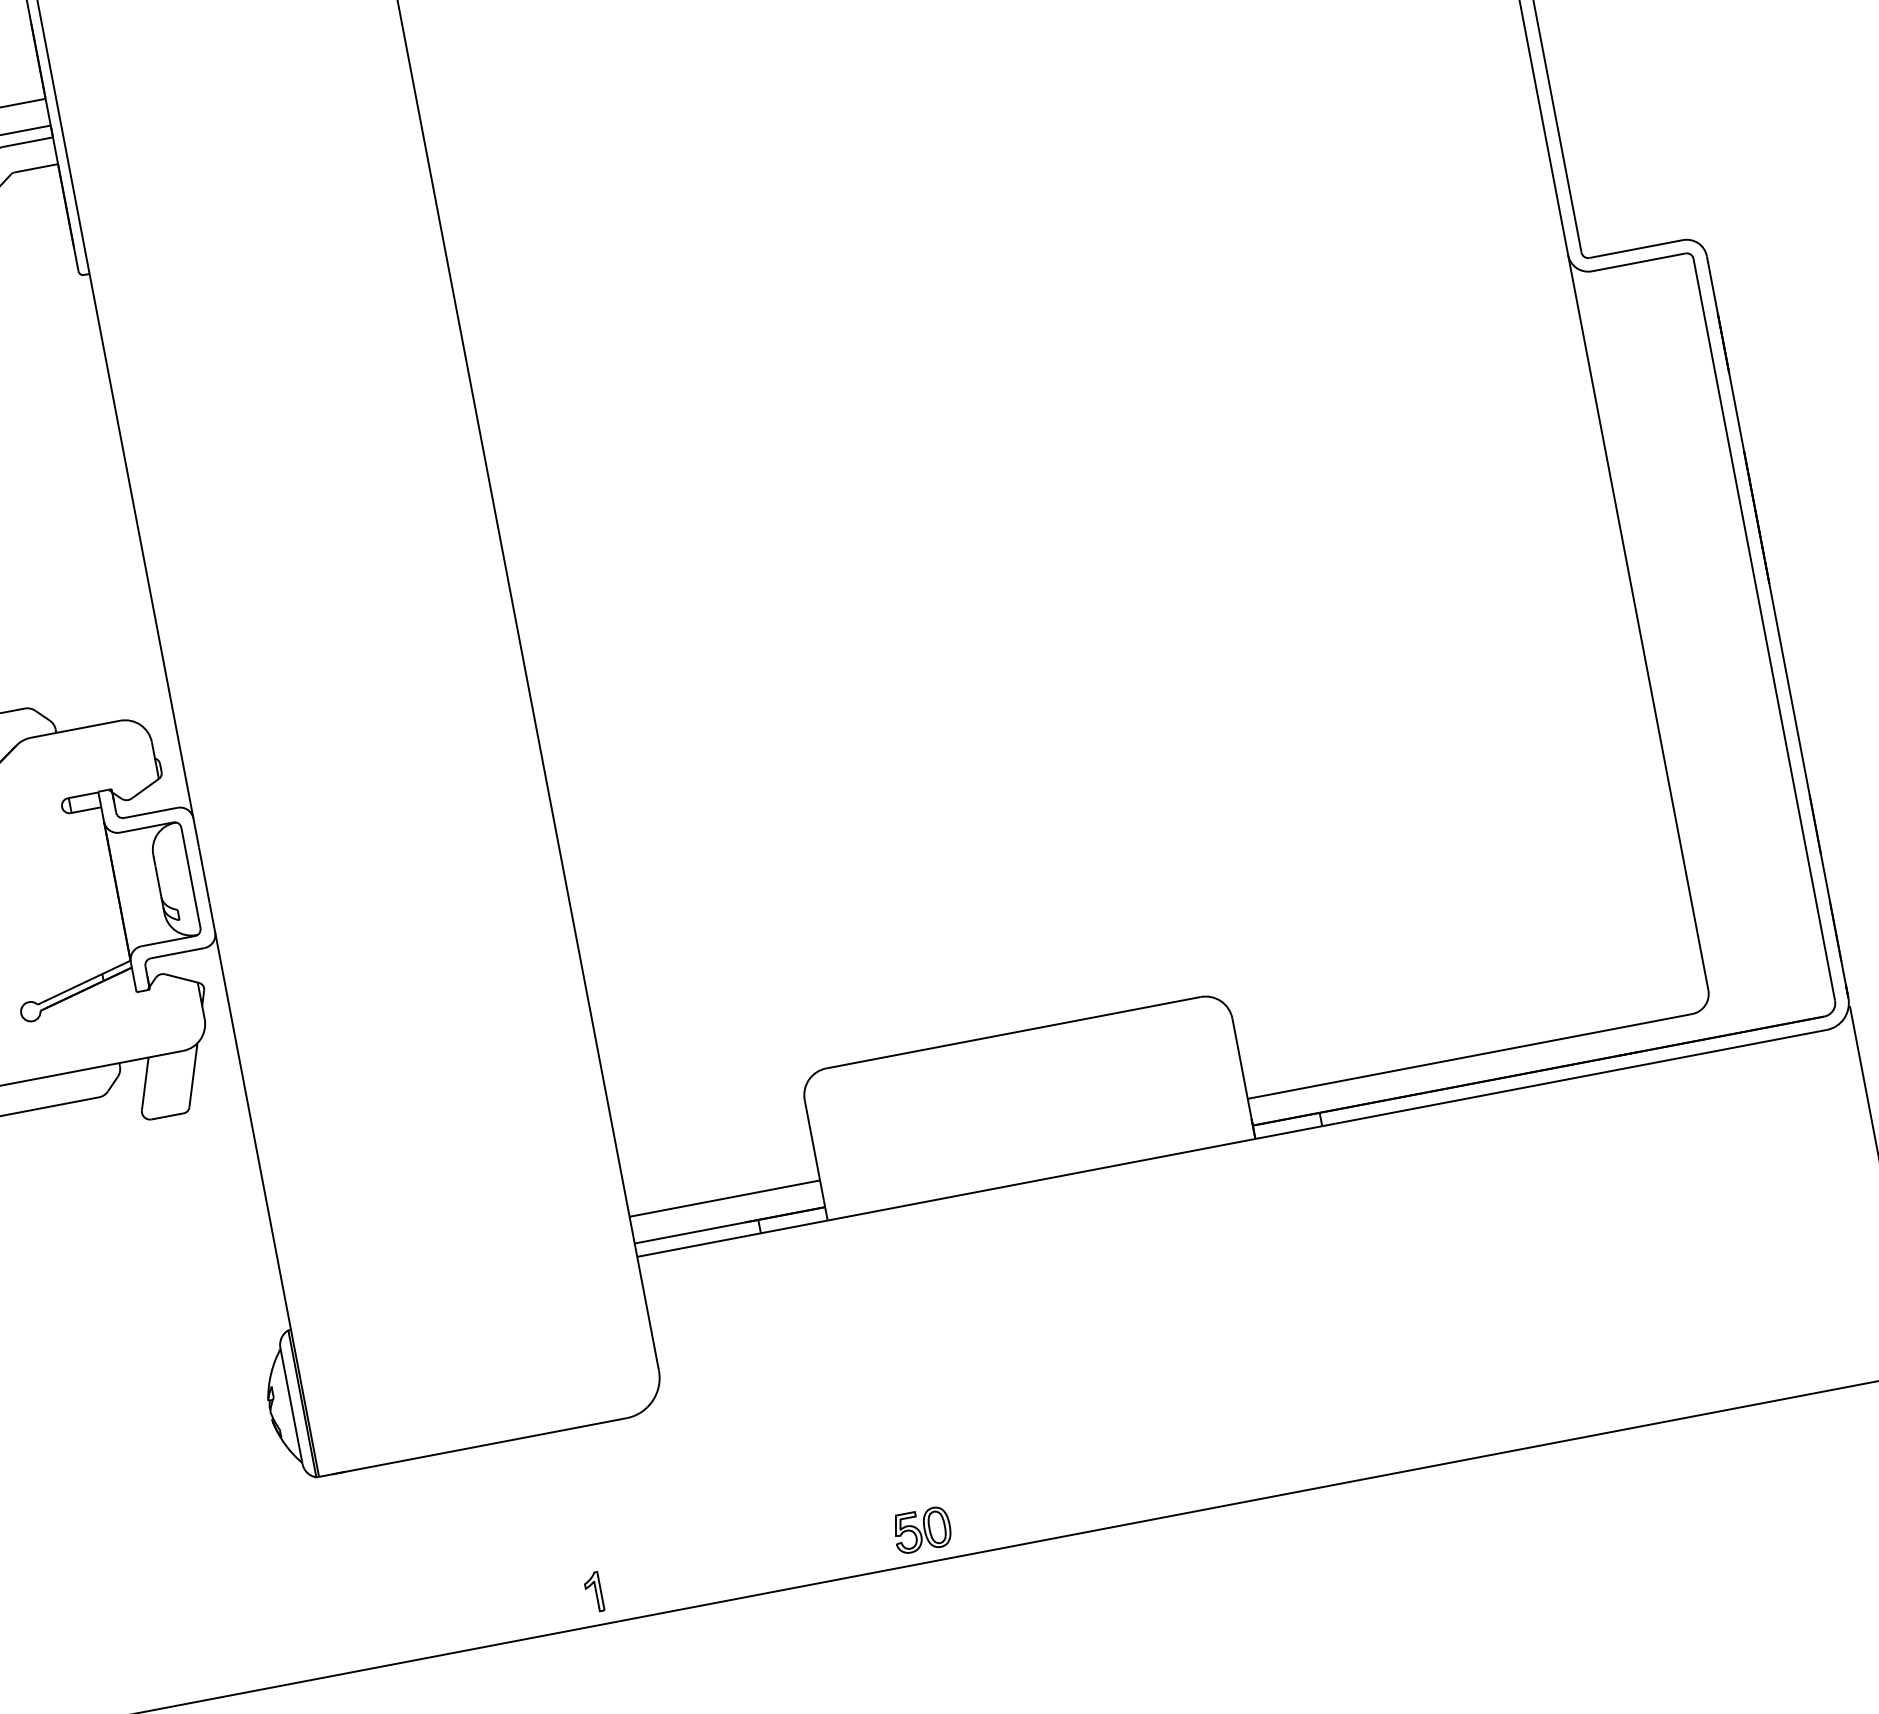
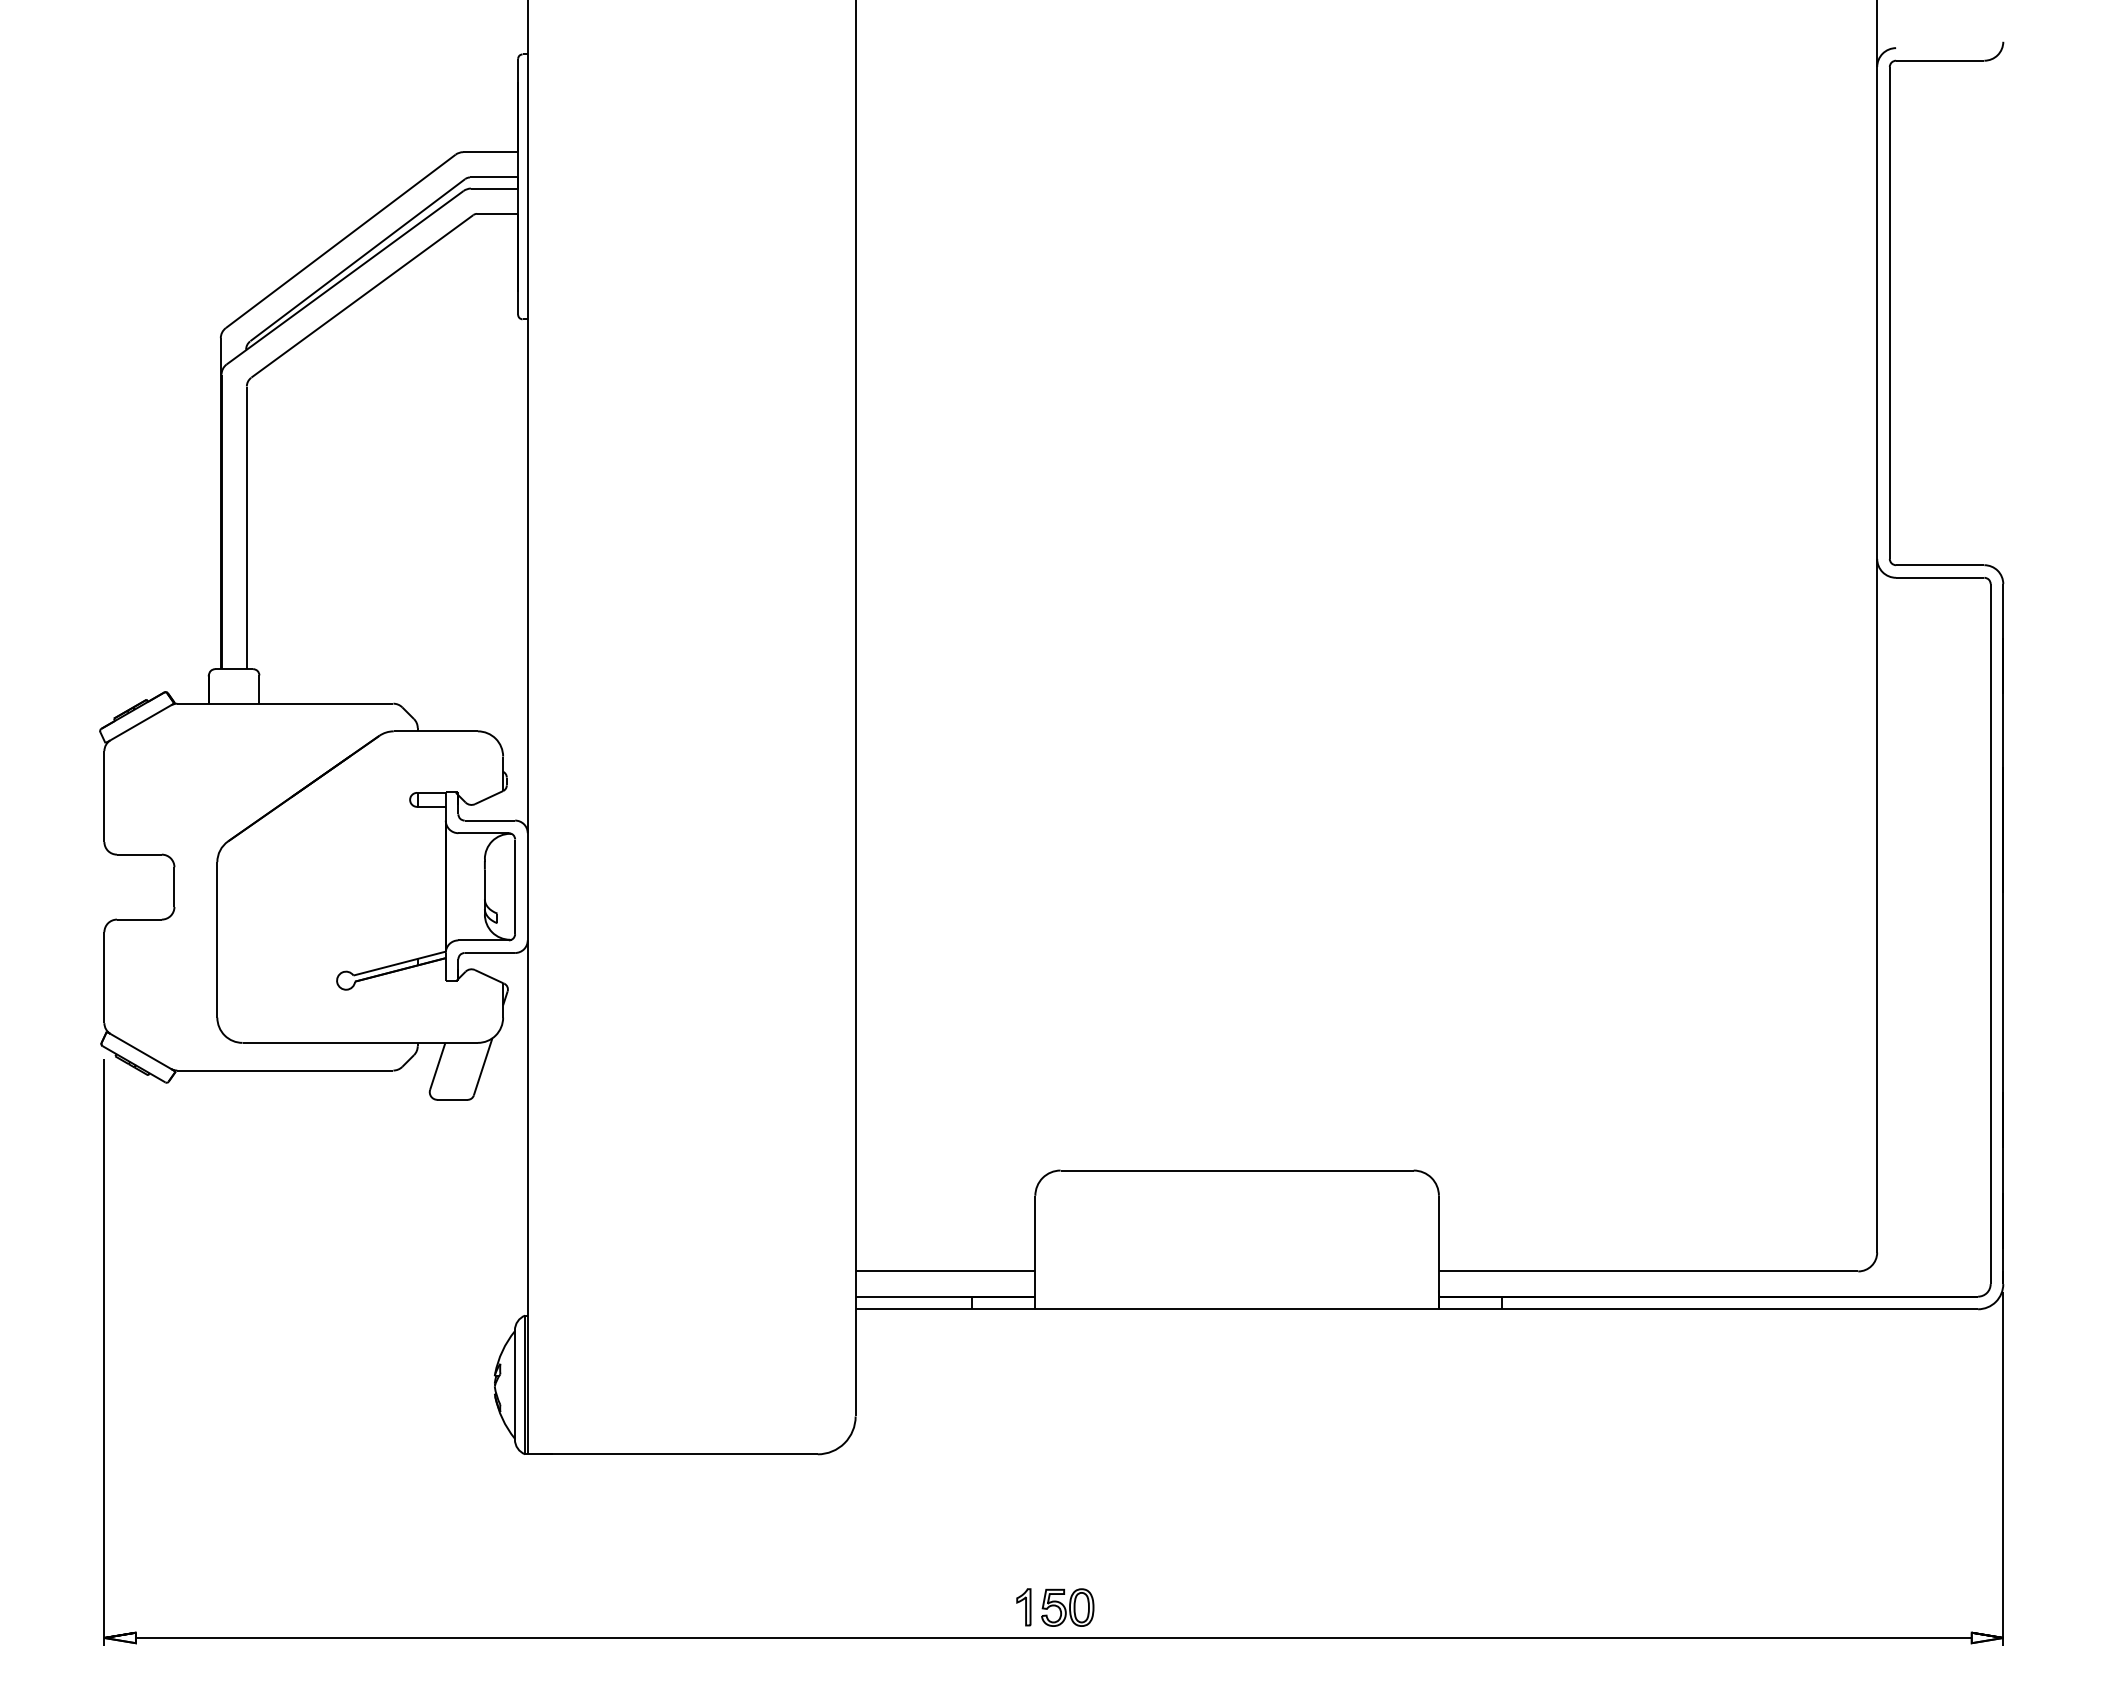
part: (593, 1592) -> (1023, 1607), moved

